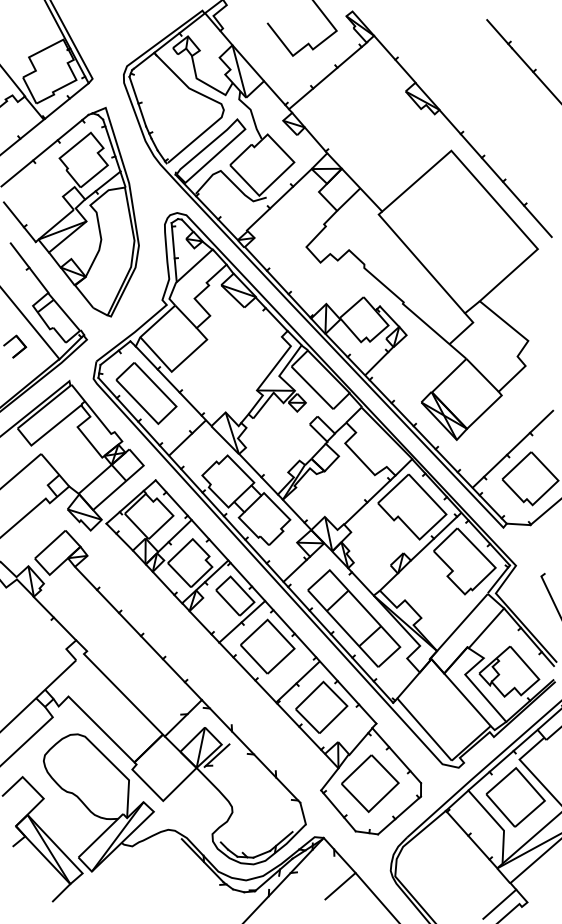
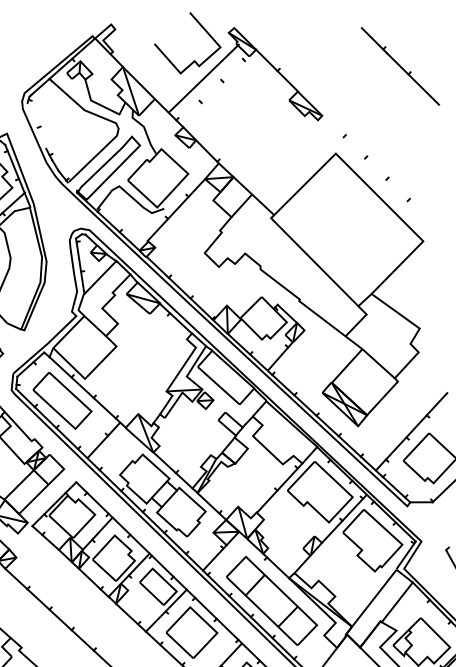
line: (328, 75) -> (204, 78), moved
line: (137, 101) -> (36, 125), removed
line: (495, 173) -> (378, 172), removed

